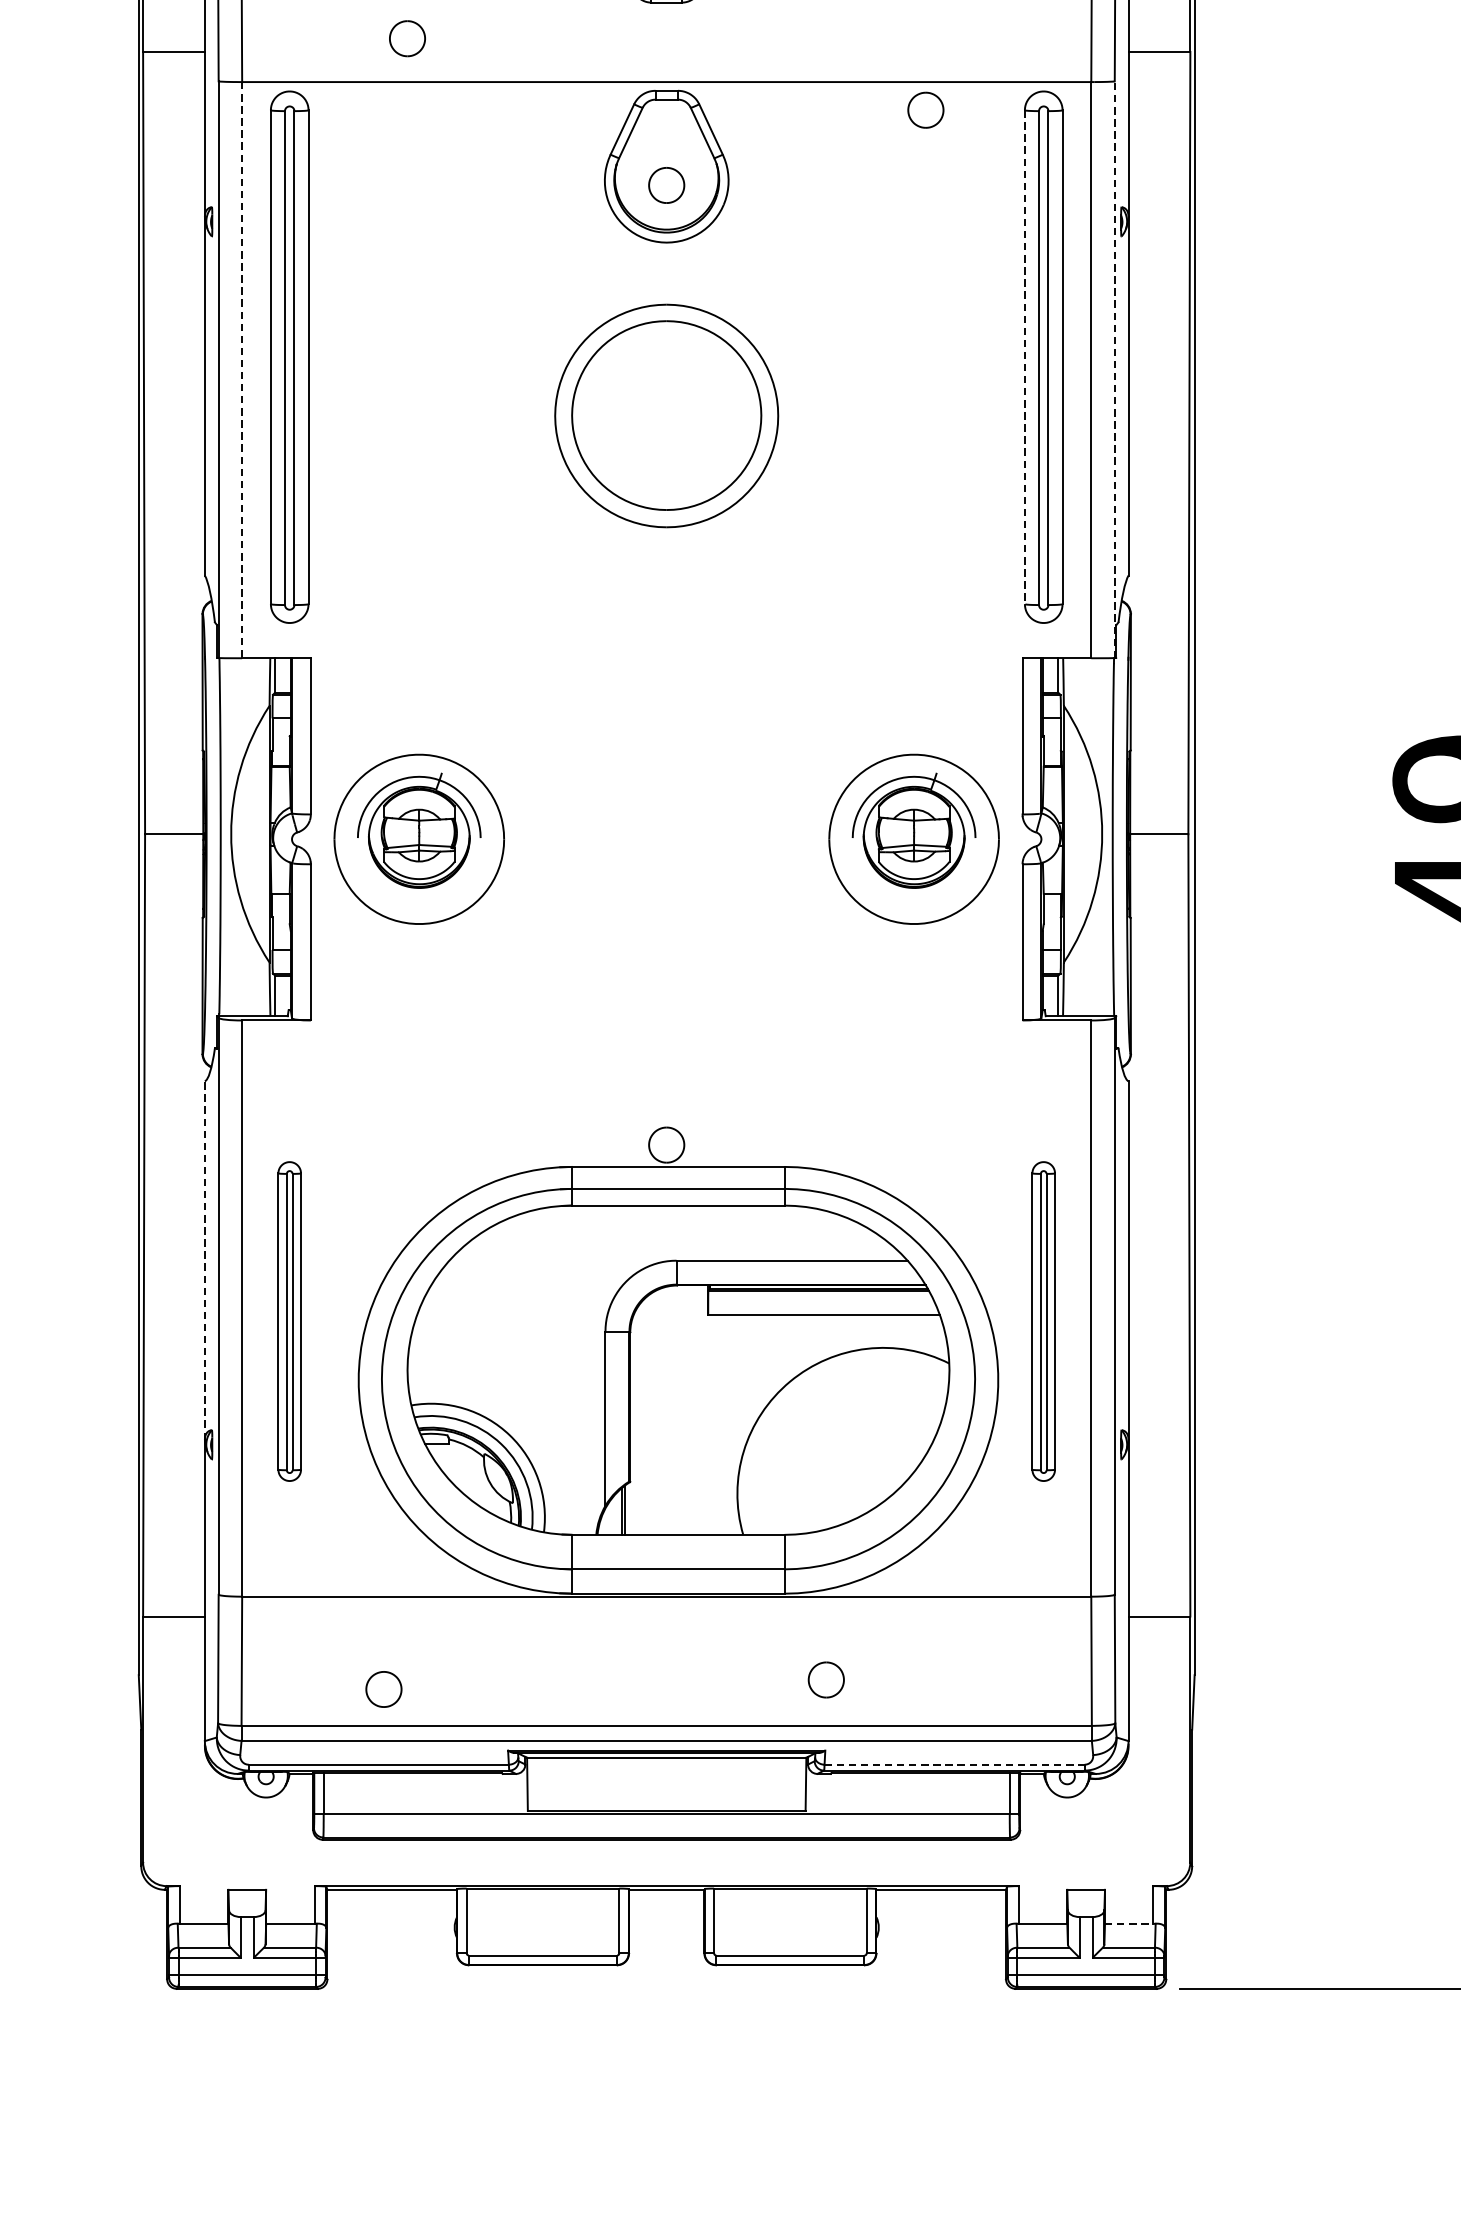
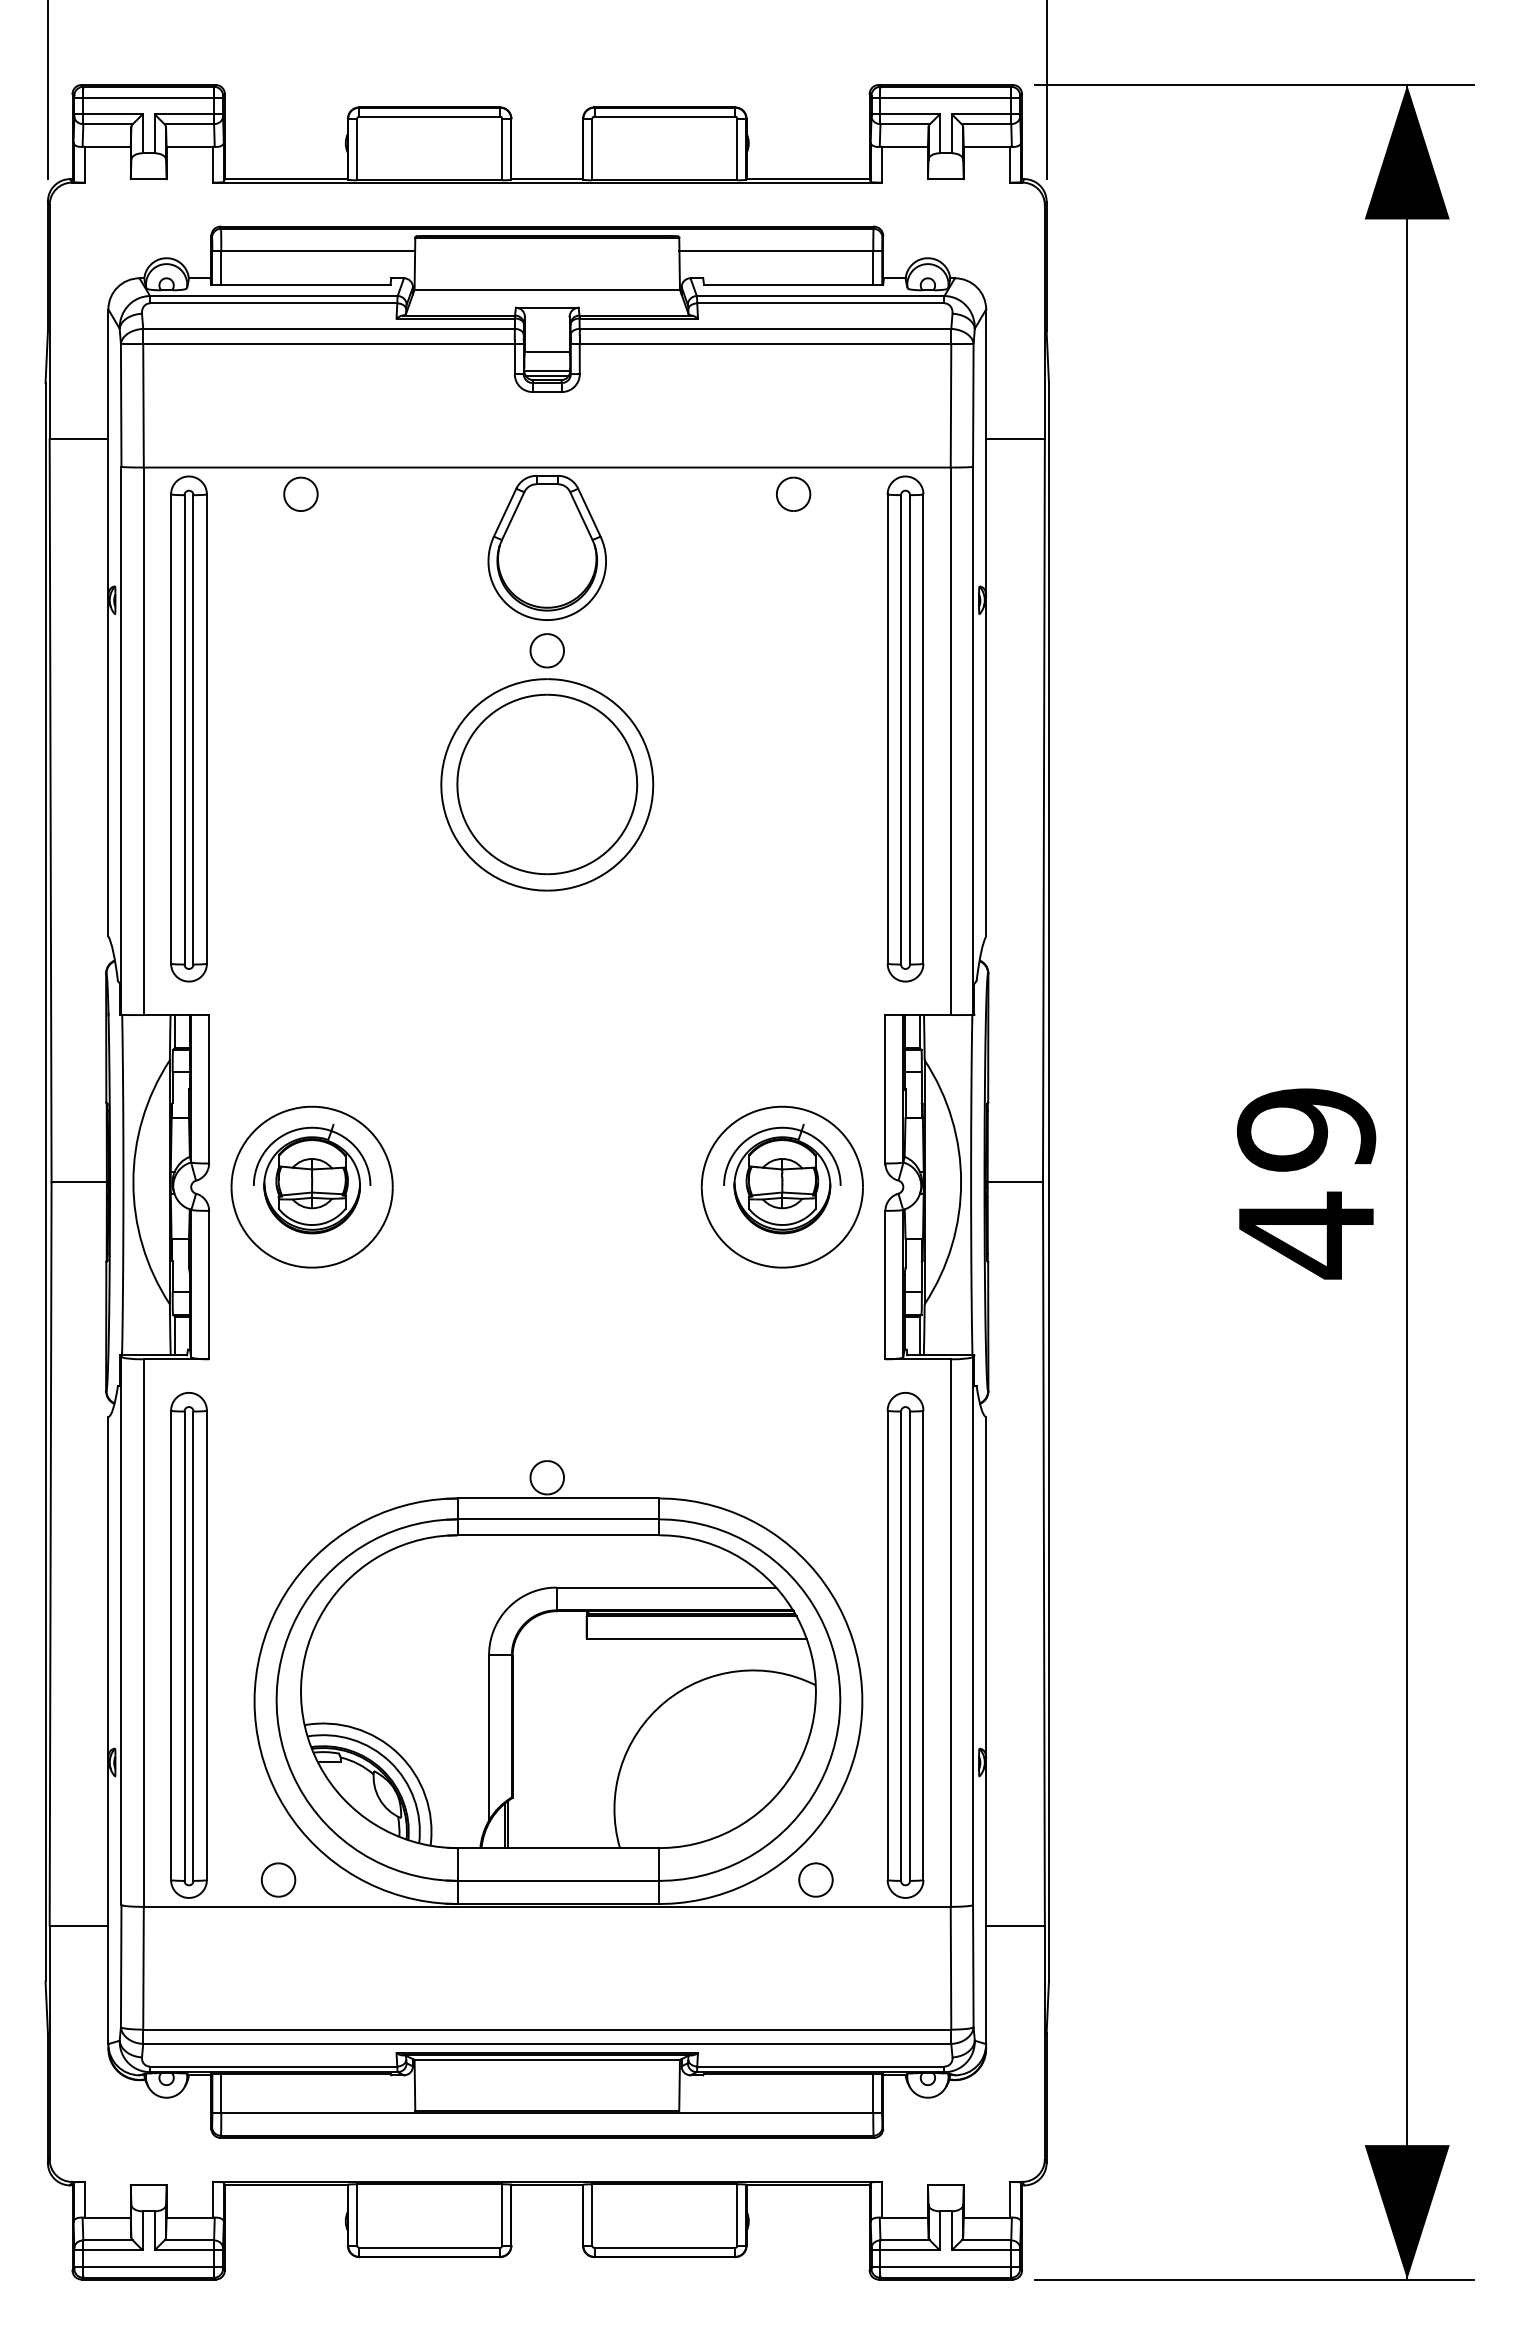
part: (407, 37) -> (300, 493), moved
part: (665, 185) -> (546, 650), moved
line: (1024, 357) -> (887, 729), dashed -> solid
line: (1115, 369) -> (973, 740), dashed -> solid
line: (241, 370) -> (143, 741), dashed -> solid
line: (205, 1260) -> (108, 1587), dashed -> solid
part: (289, 1321) -> (188, 1645), size x1.67
part: (1043, 1321) -> (905, 1645), size x1.67
part: (825, 1679) -> (815, 1879), moved
part: (383, 1688) -> (278, 1879), moved
line: (954, 1764) -> (820, 2066), dashed -> solid
line: (1129, 1923) -> (987, 2217), dashed -> solid

